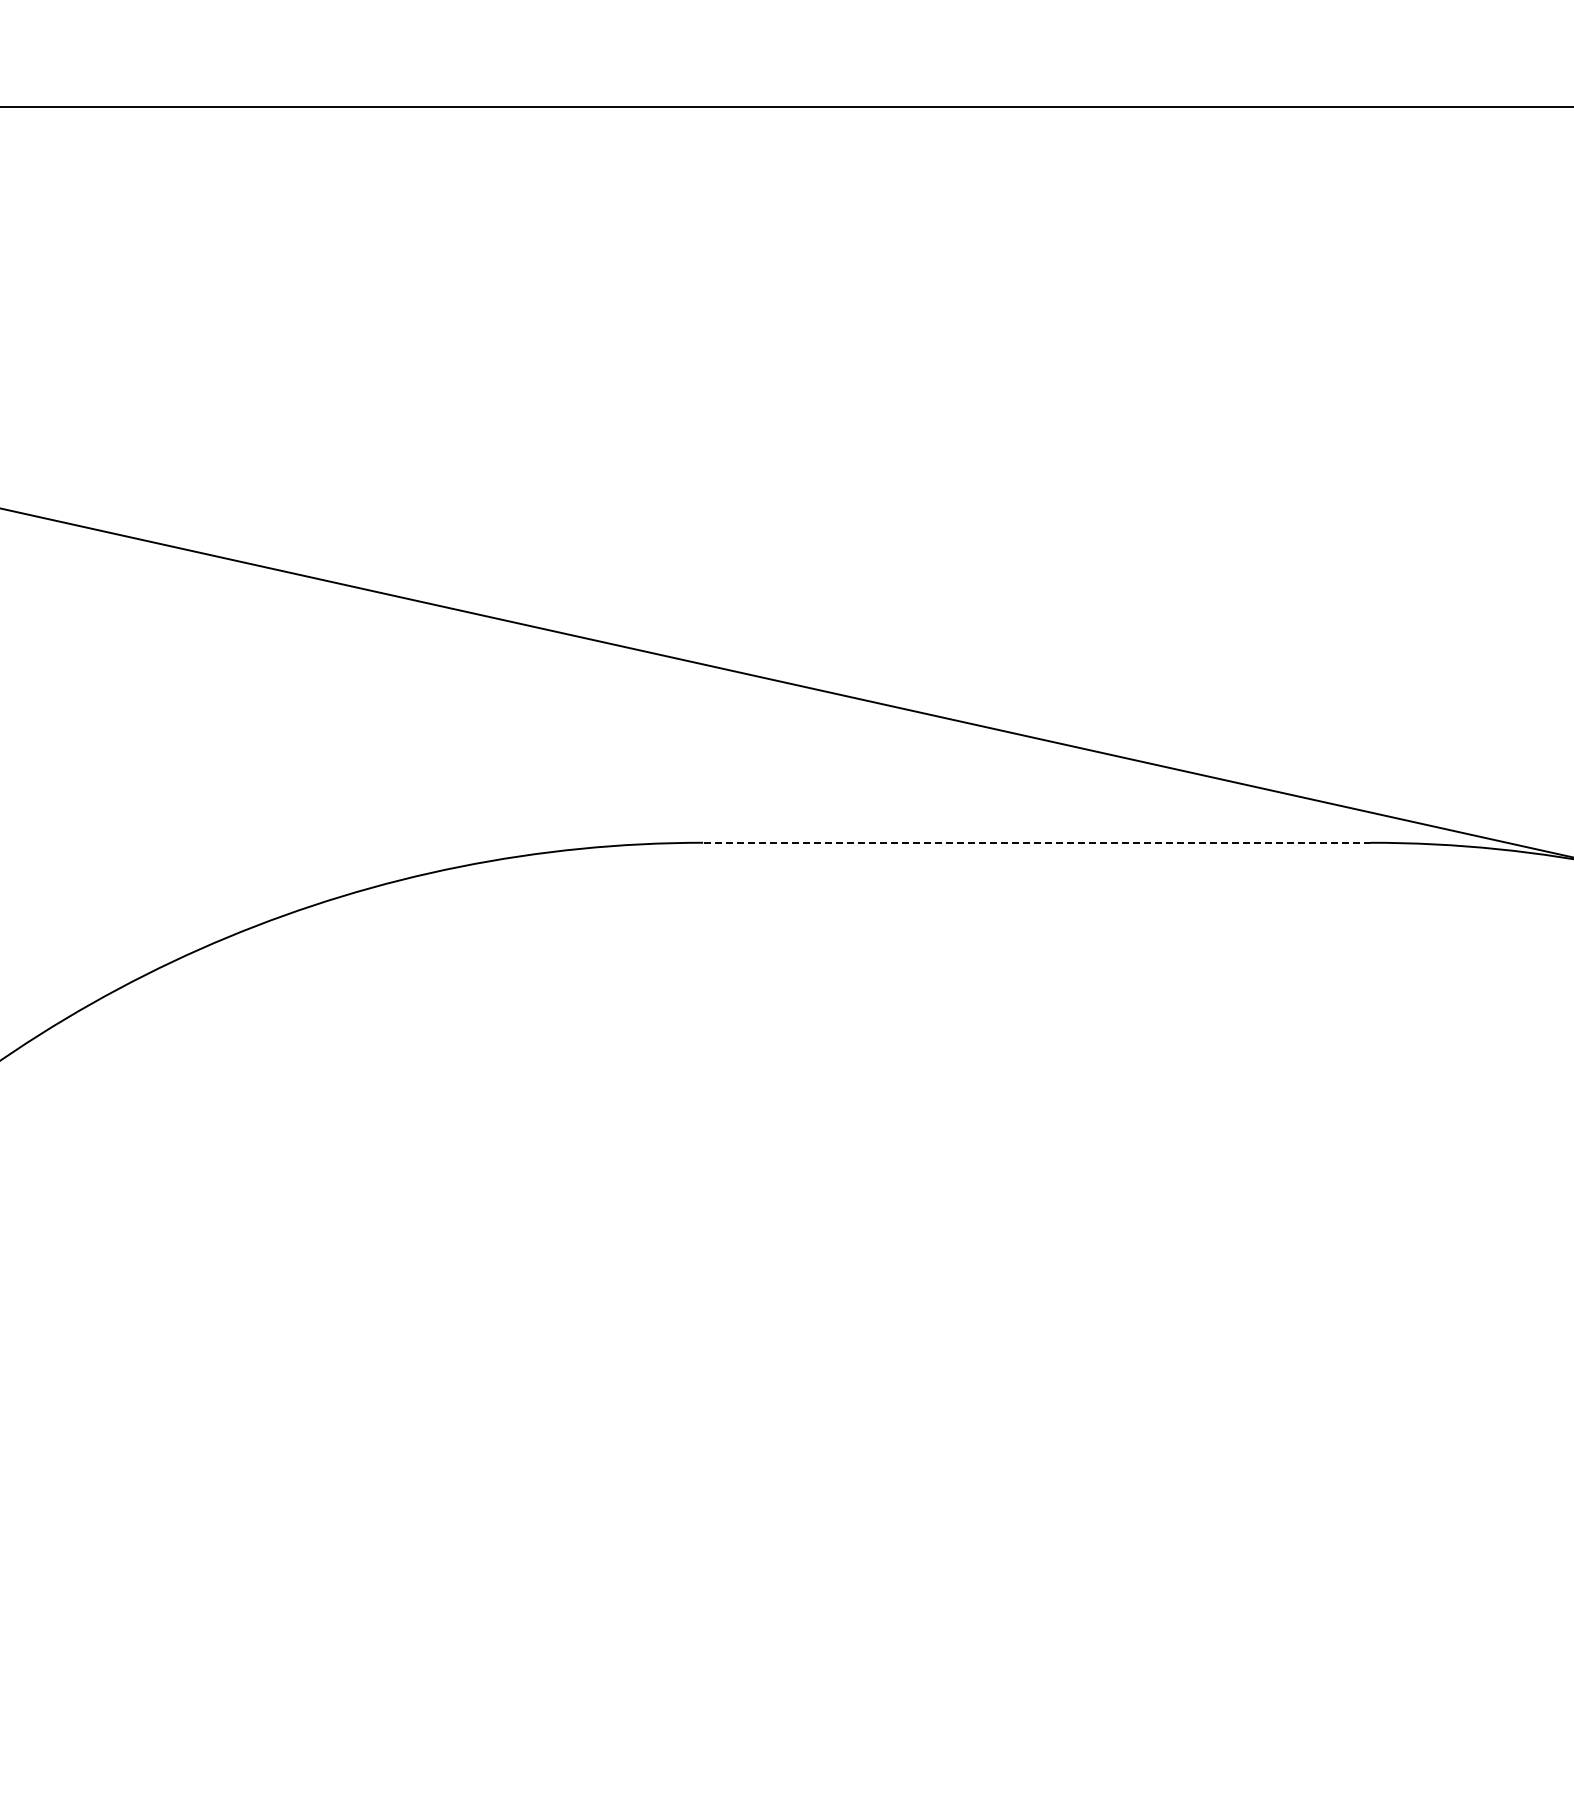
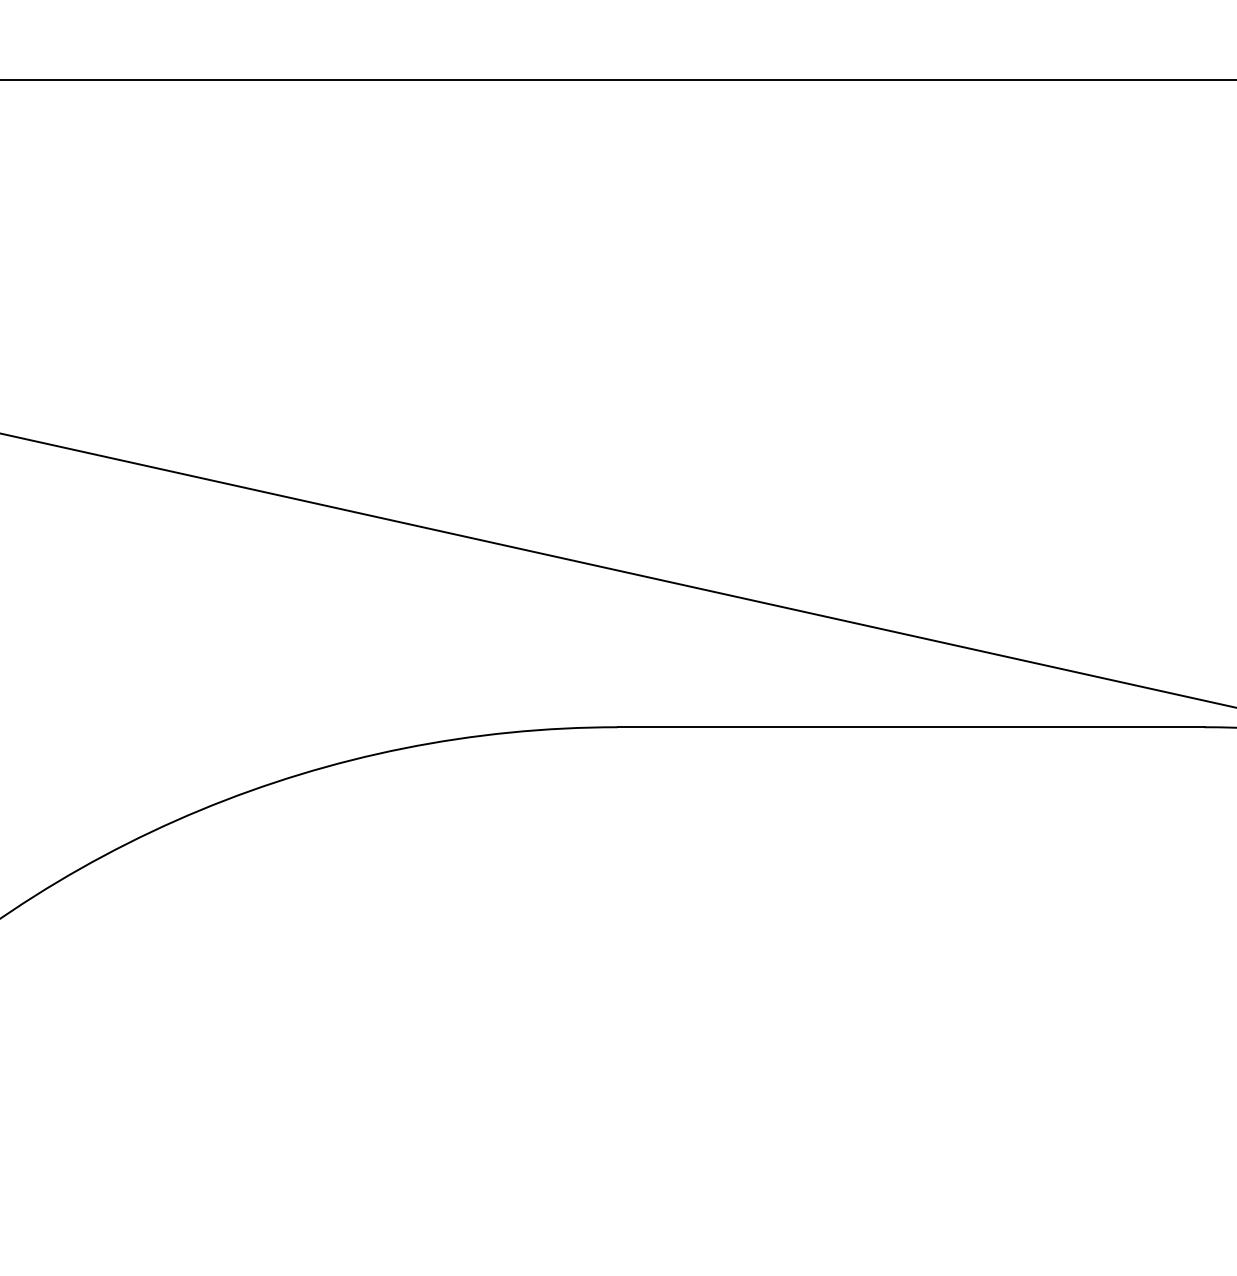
line: (1037, 842) -> (911, 727), dashed -> solid

